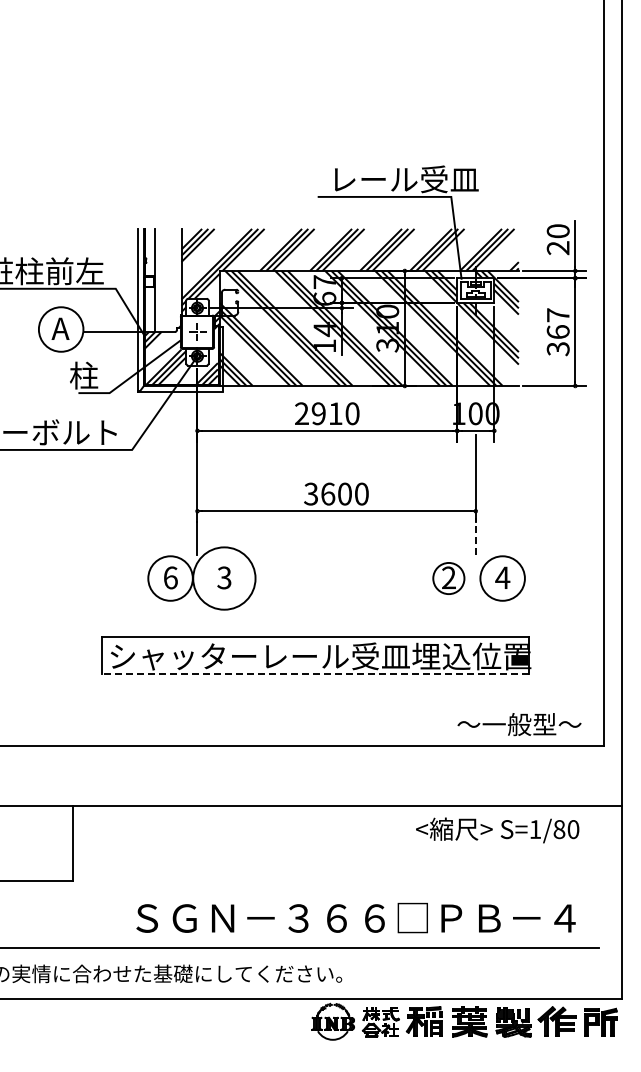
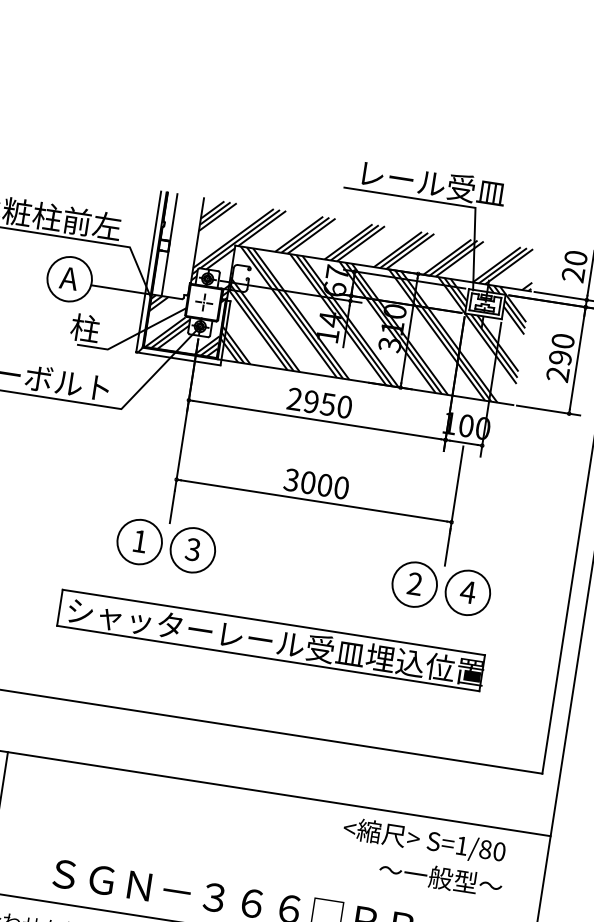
text: (557, 332) -> (559, 358), 367 -> 290
text: (335, 413) -> (327, 404), 2910 -> 2950
text: (328, 493) -> (308, 482), 3600 -> 3000
line: (475, 536) -> (447, 547), dashed -> solid
text: (170, 577) -> (139, 541), 6 -> 1
circle: (224, 578) -> (193, 550), size x0.71
circle: (448, 578) -> (414, 584), size x1.43
line: (315, 673) -> (268, 658), dashed -> solid
text: (519, 724) -> (440, 878), moved

